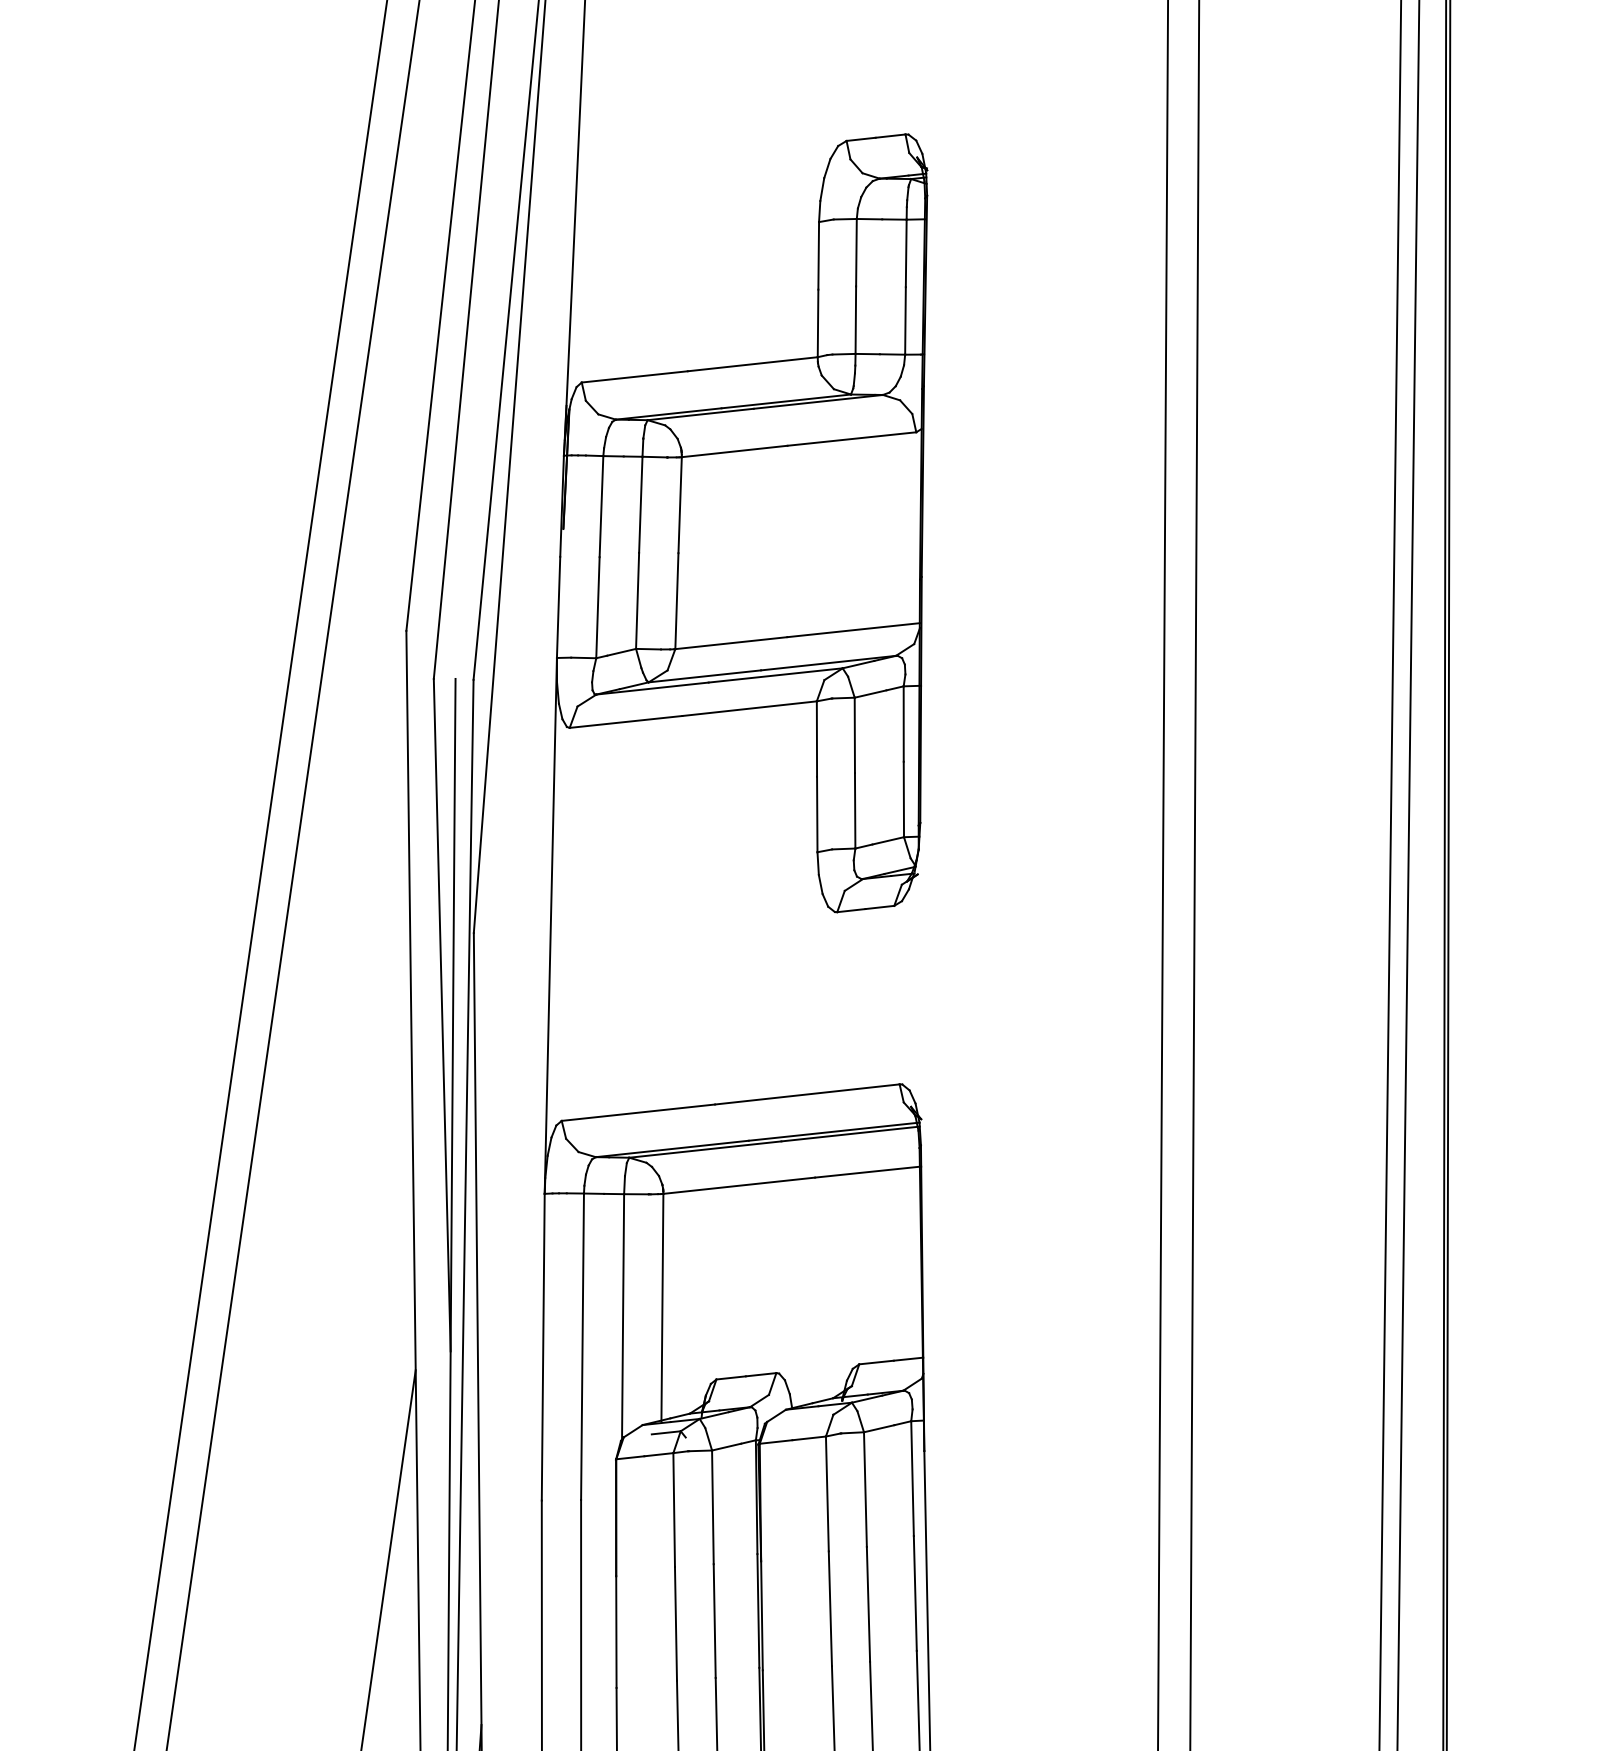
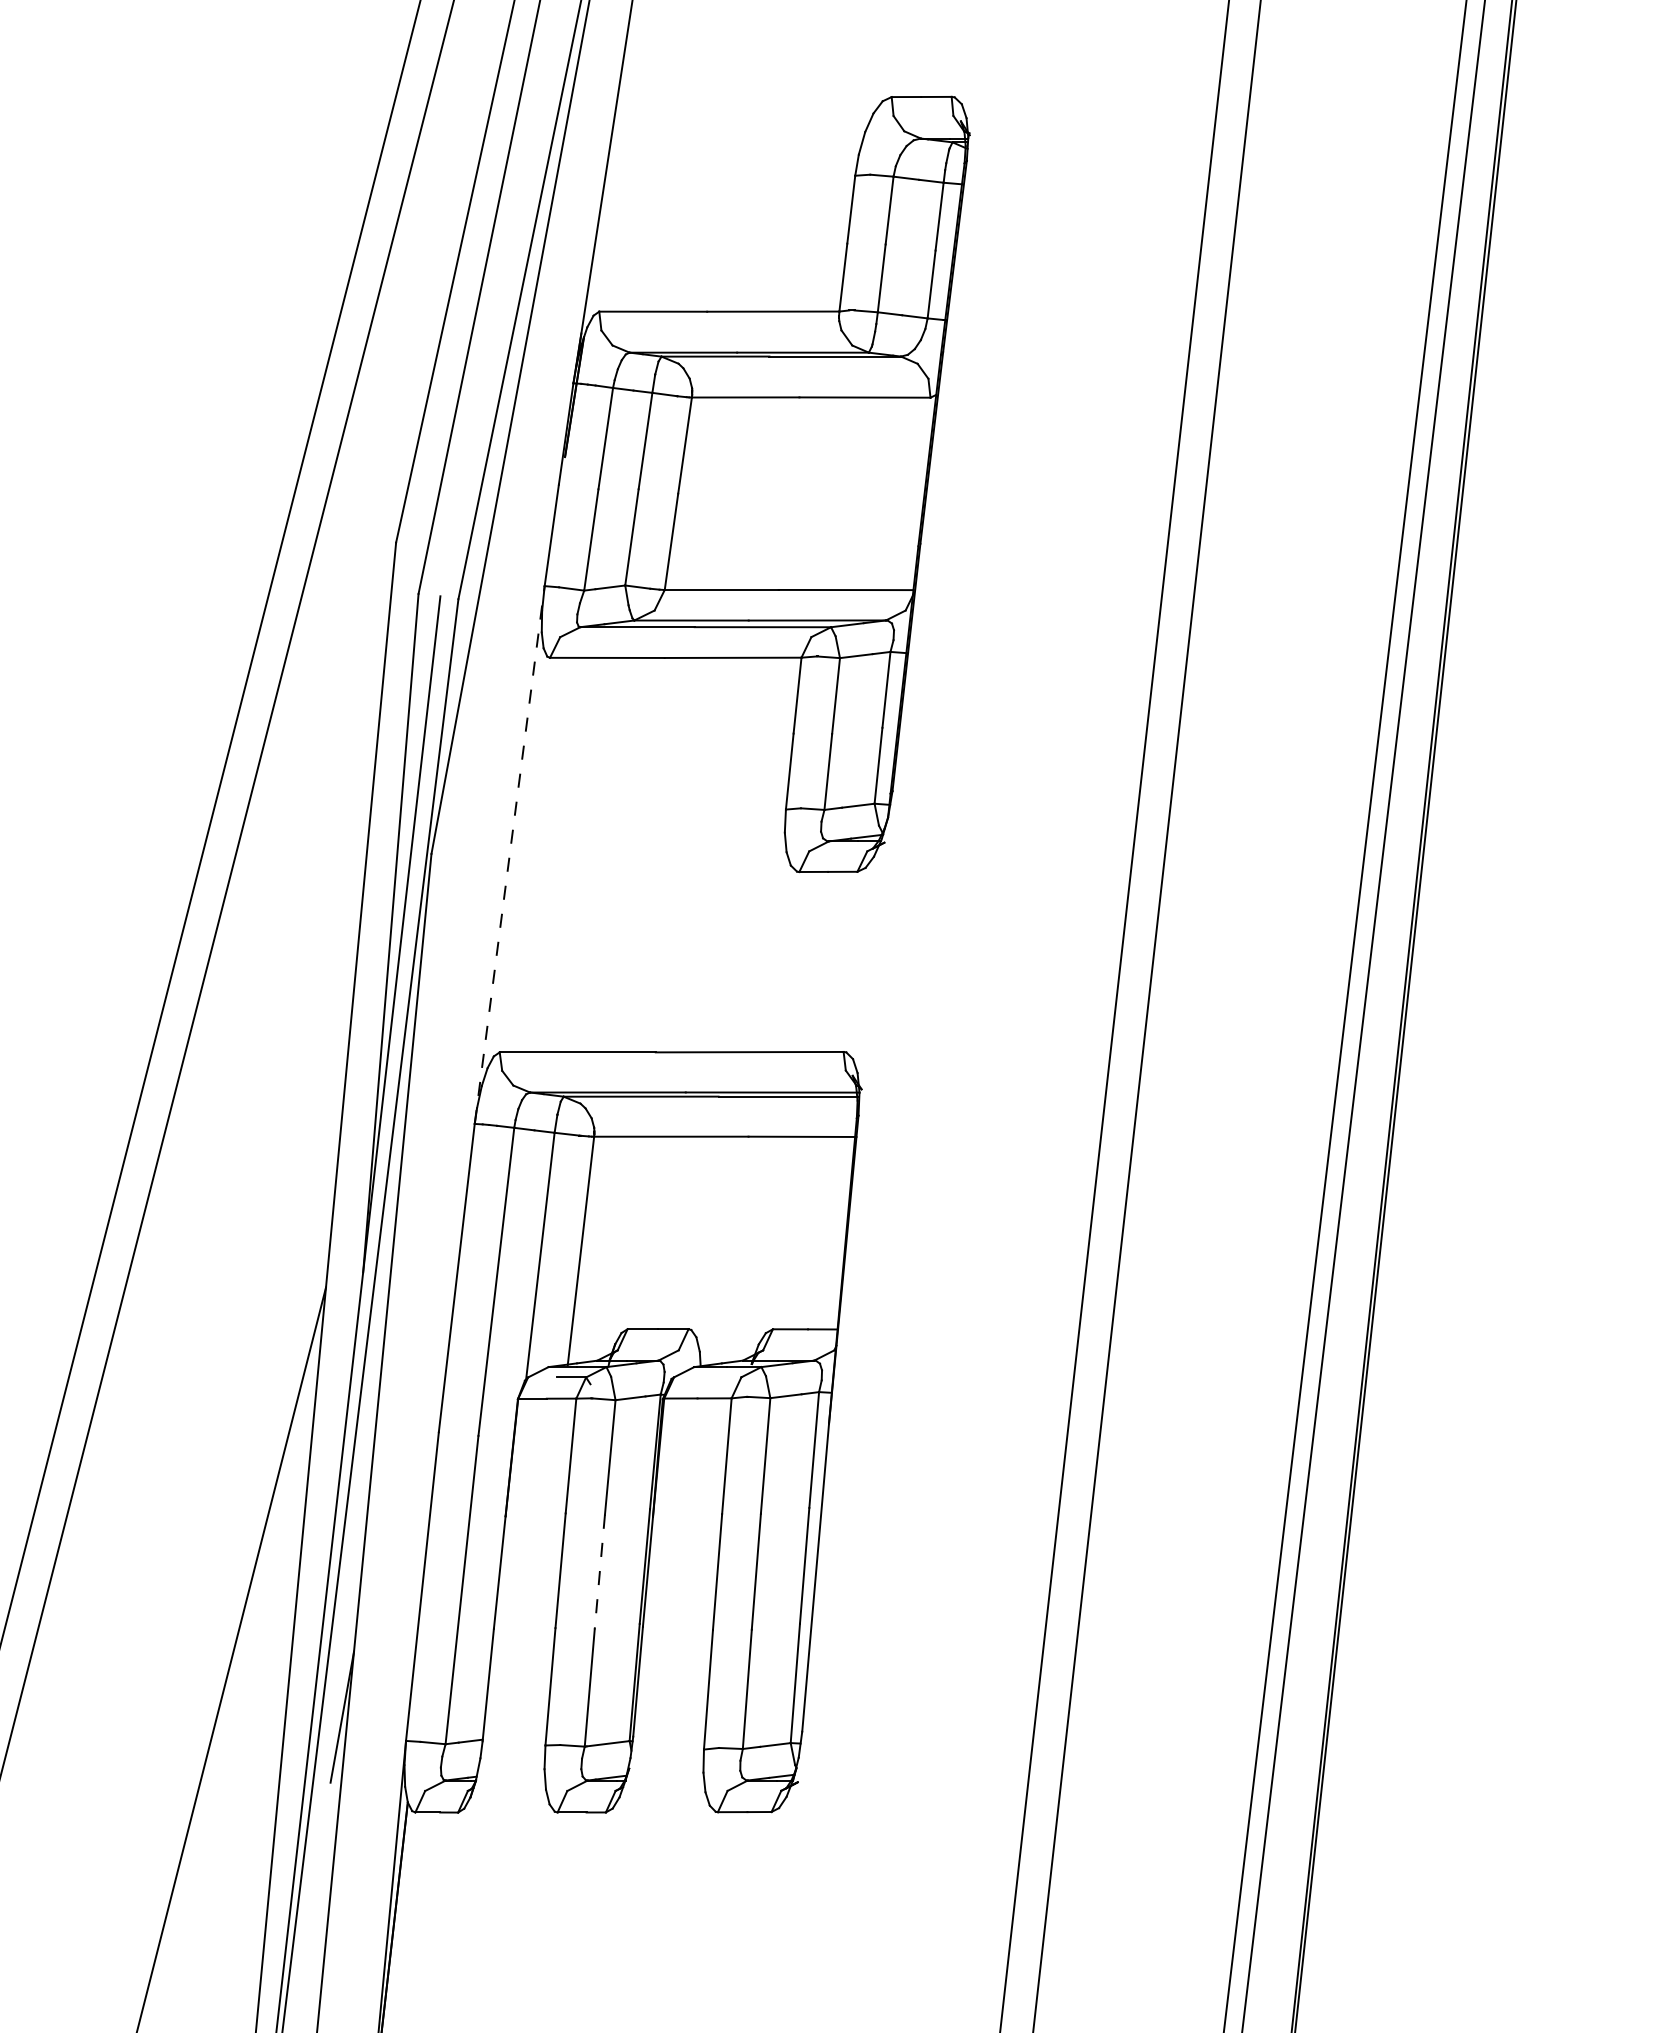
line: (550, 925) -> (509, 854), solid -> dashed
line: (714, 1621) -> (599, 1572), solid -> dashed

